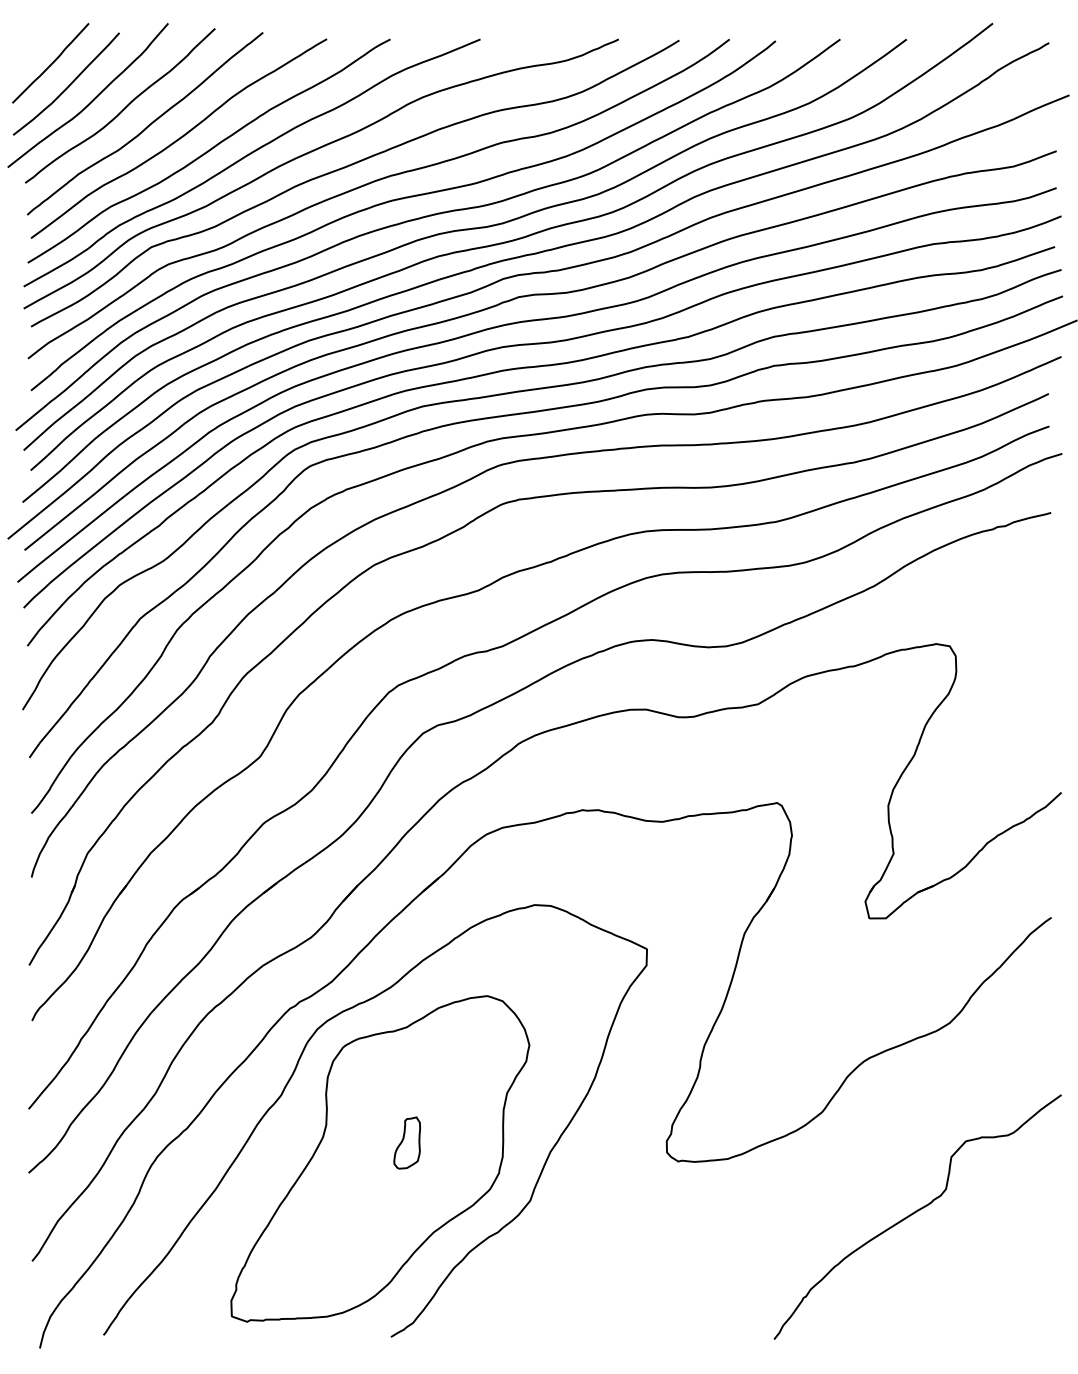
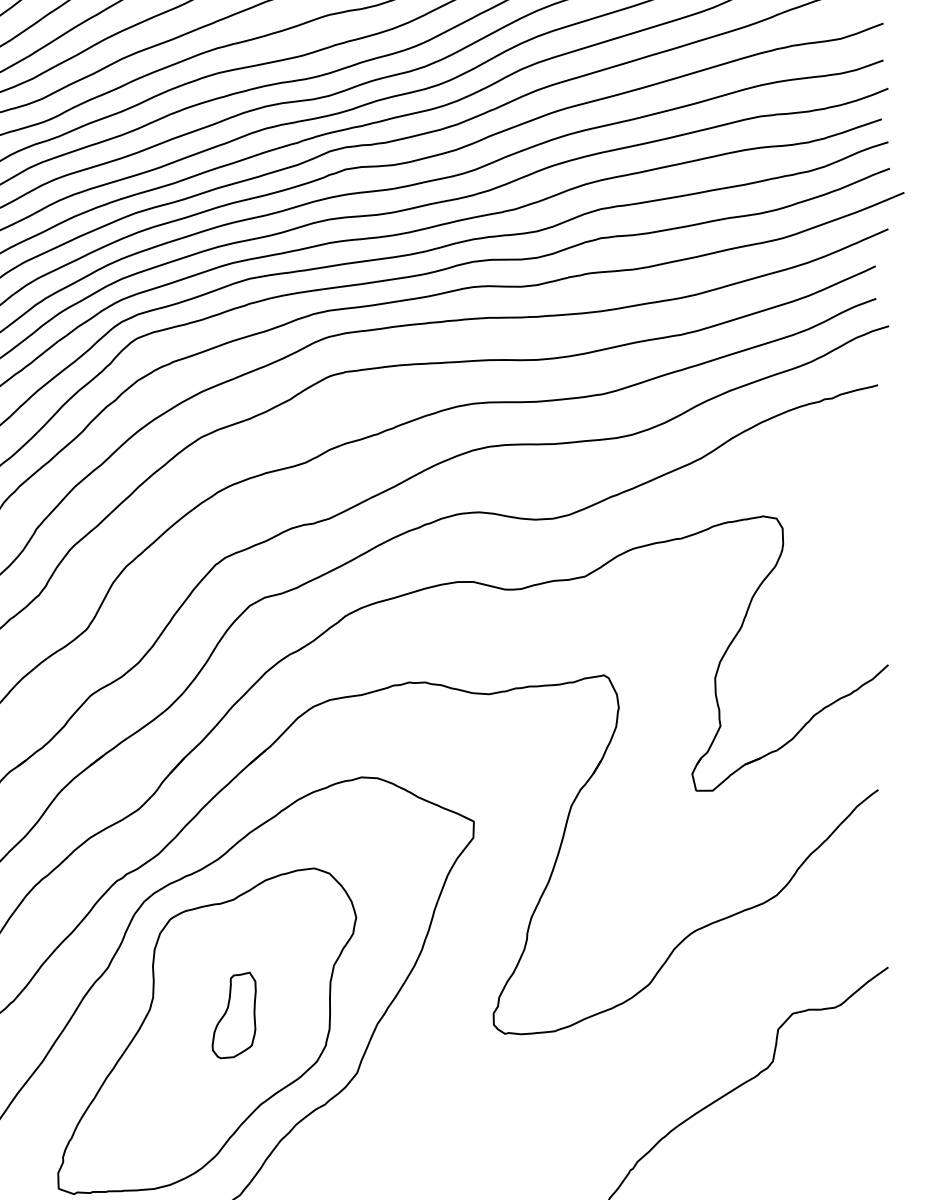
part: (406, 1142) -> (233, 1014), size x1.67

